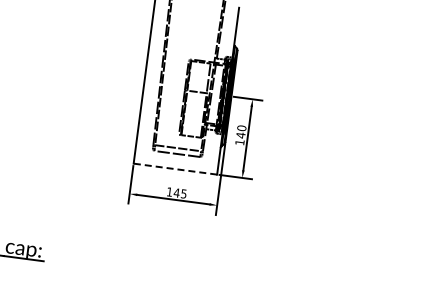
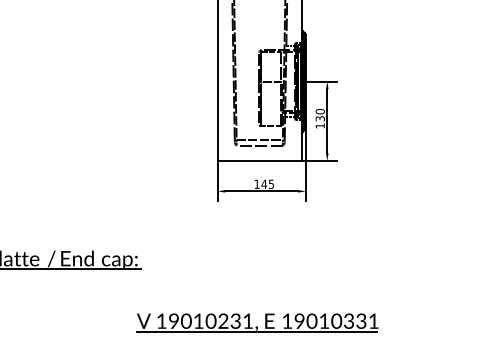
text: (240, 134) -> (319, 118), 140 -> 130
line: (175, 168) -> (259, 160), dashed -> solid

